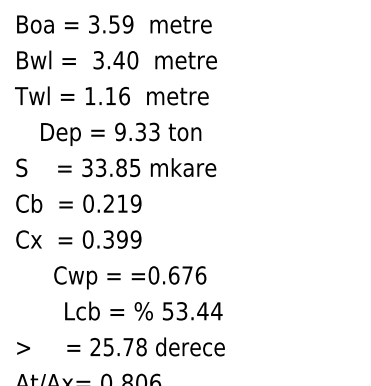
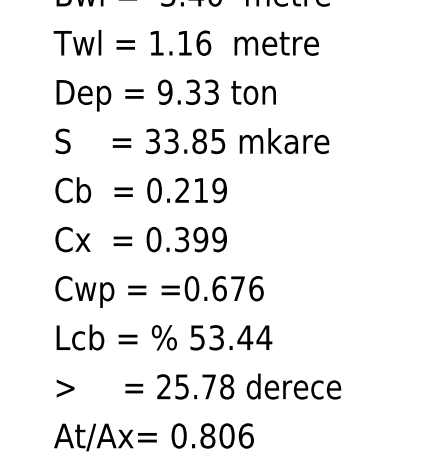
text: (121, 133) -> (166, 94), moved
text: (130, 277) -> (159, 291), moved
text: (143, 310) -> (163, 336), moved

